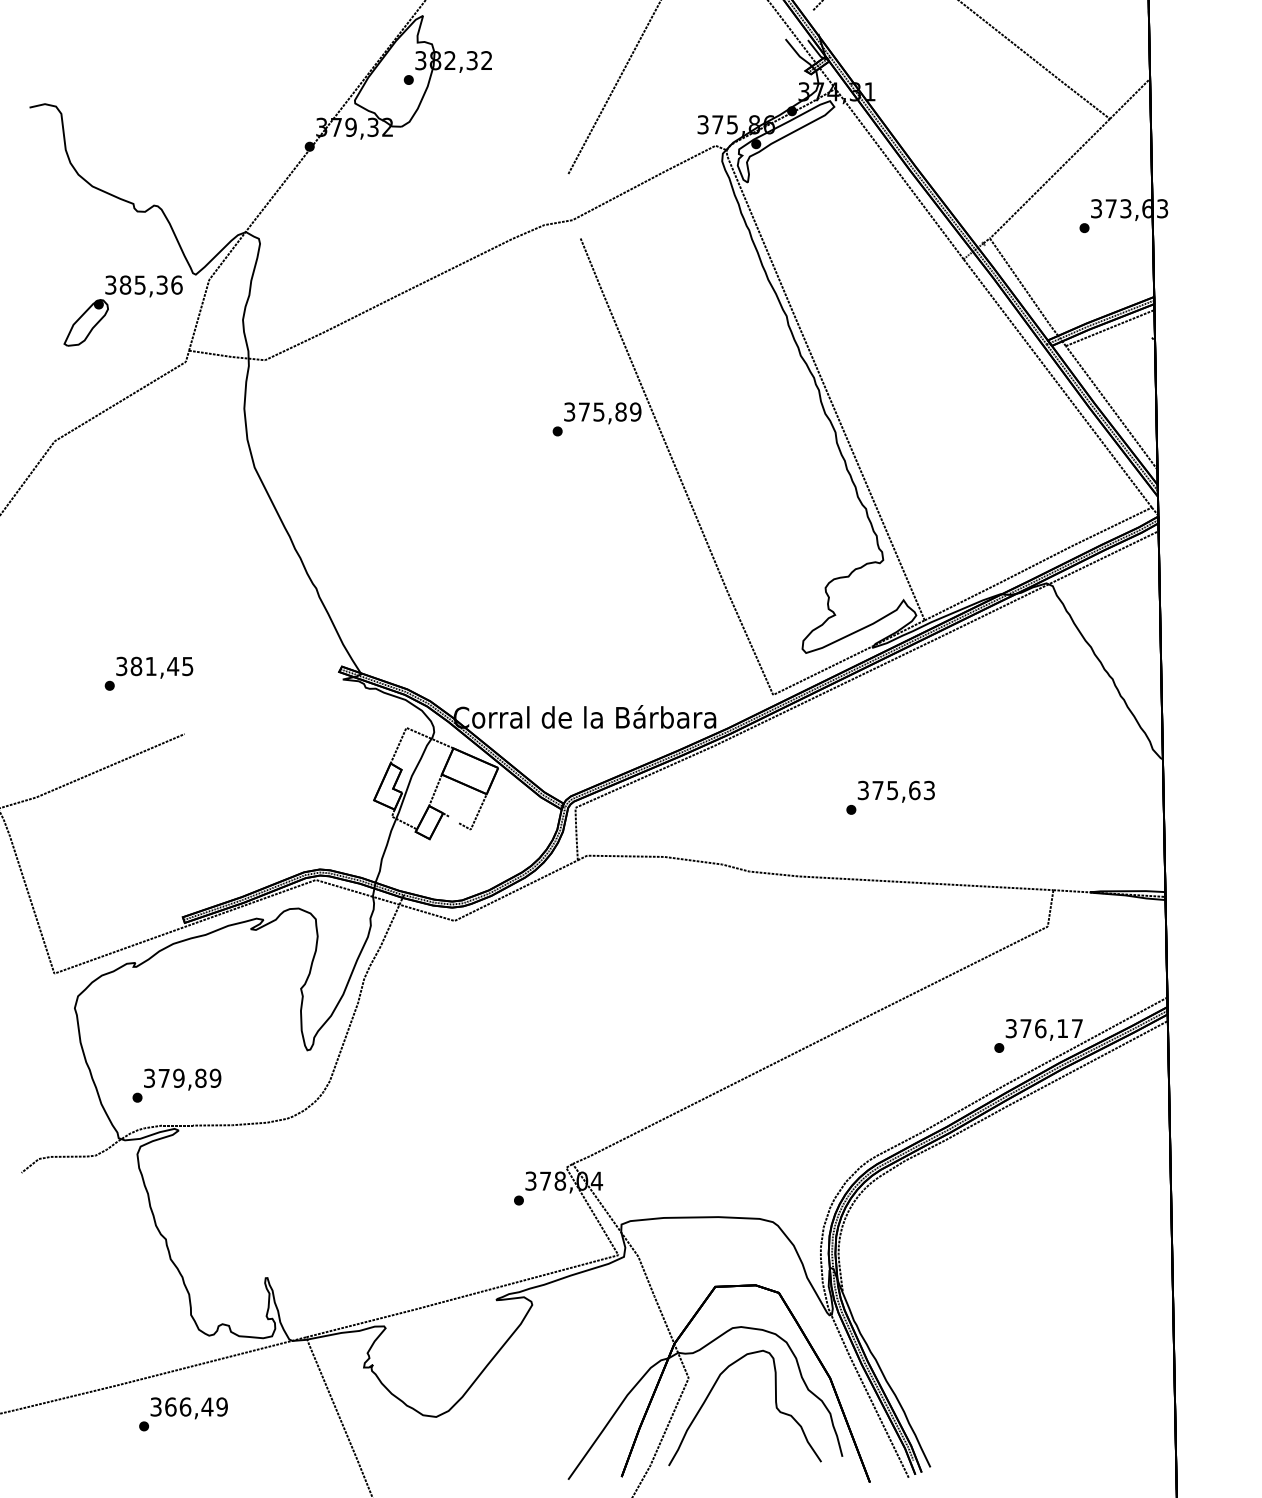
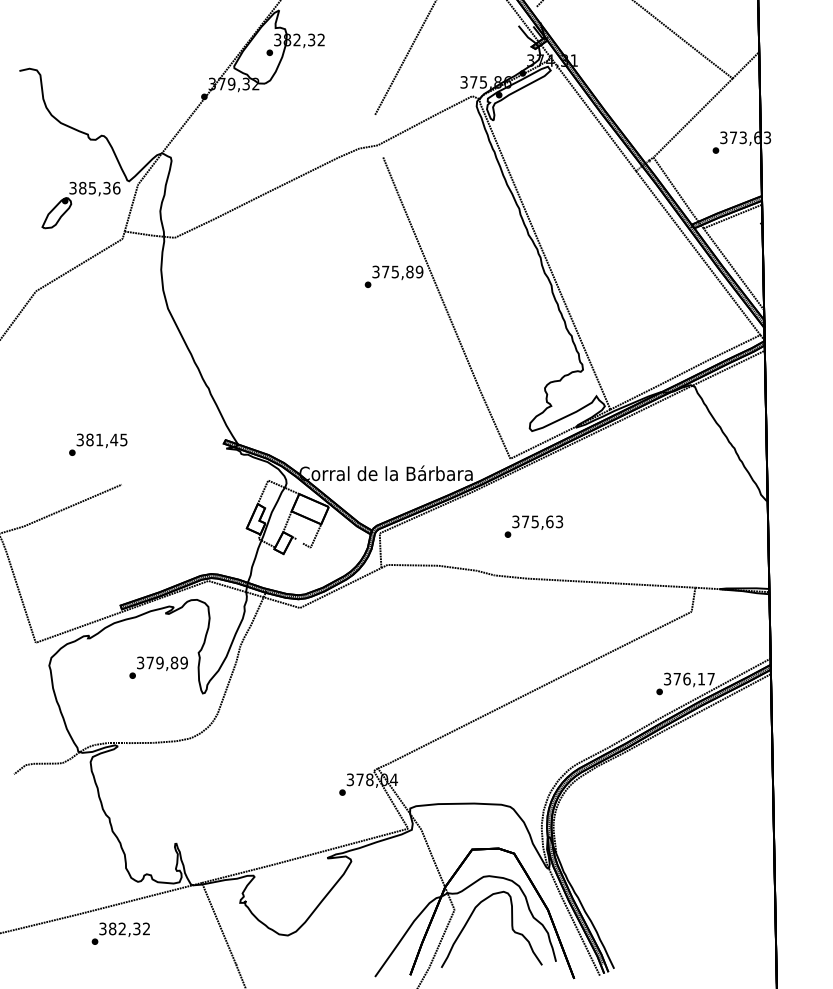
text: (889, 797) -> (533, 526), moved
text: (176, 1085) -> (158, 667), moved
text: (196, 1406) -> (129, 928), 366,49 -> 382,32

